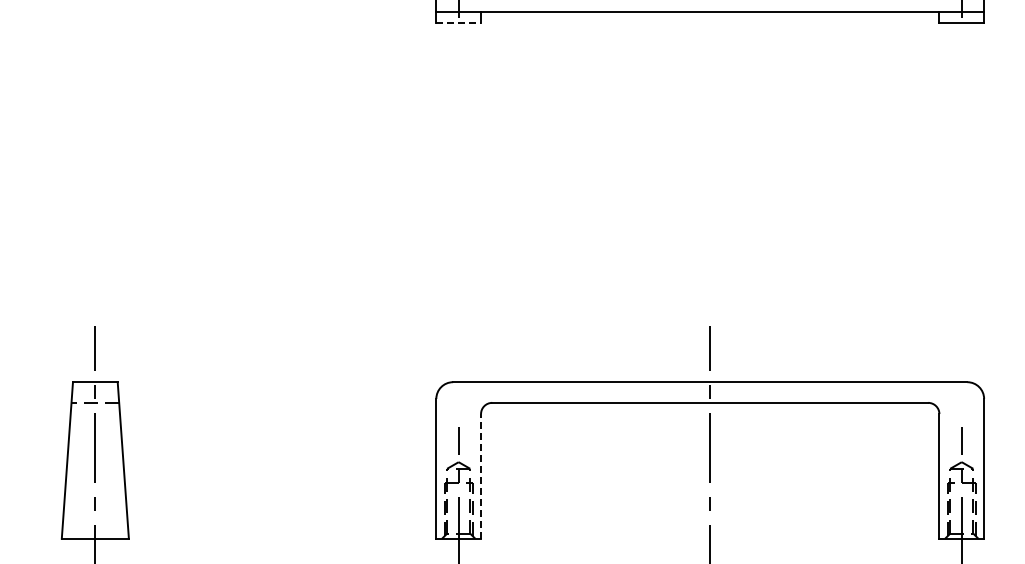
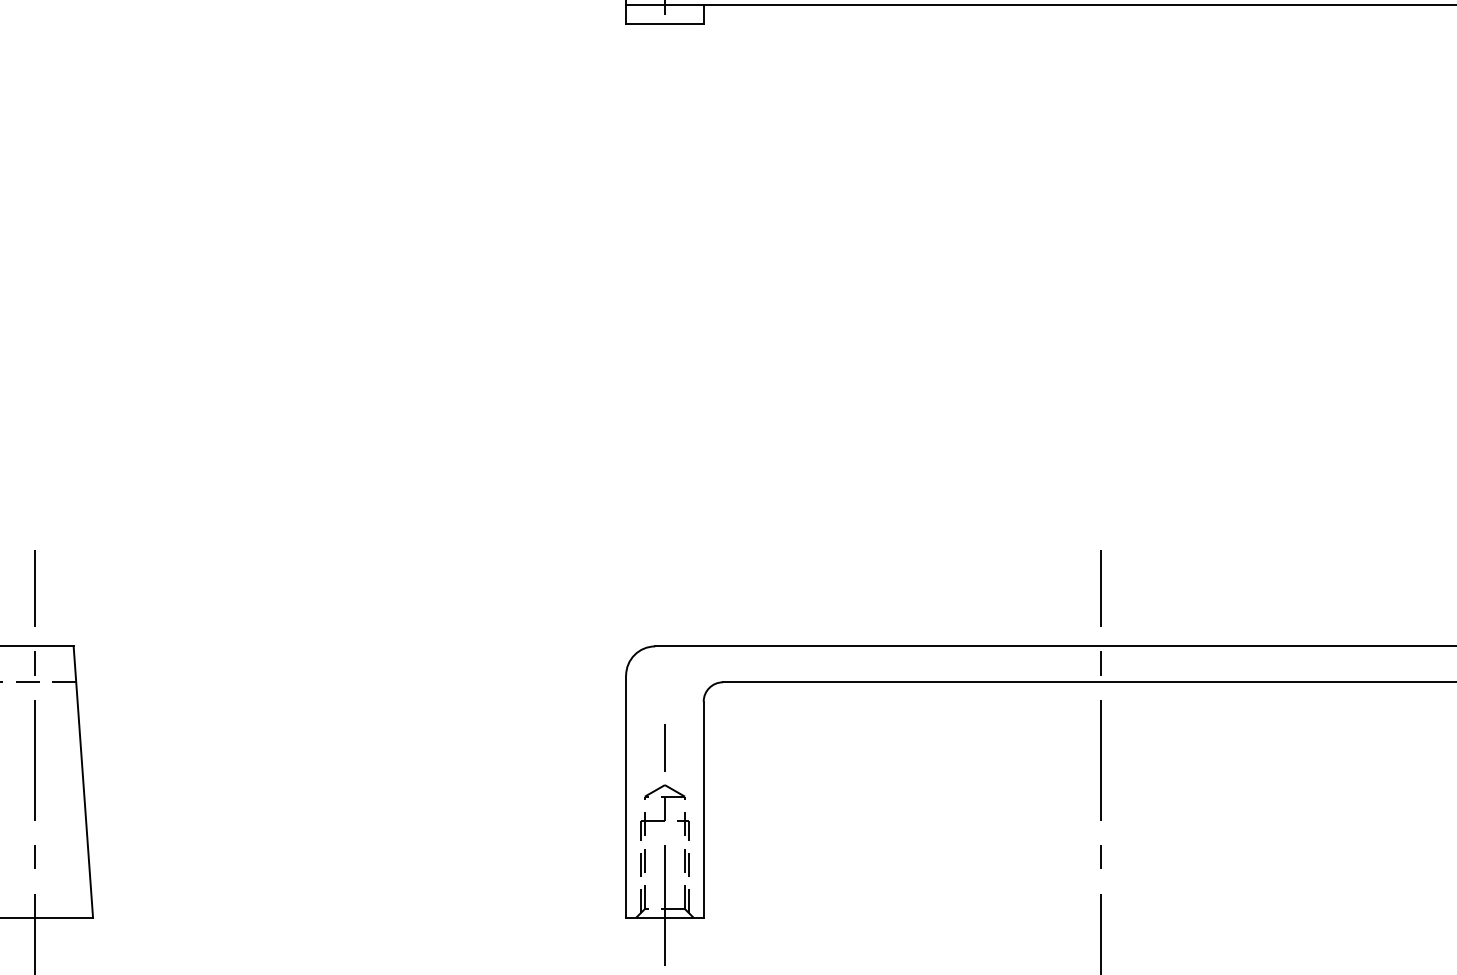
line: (459, 23) -> (666, 24), dashed -> solid
line: (481, 475) -> (704, 808), dashed -> solid

